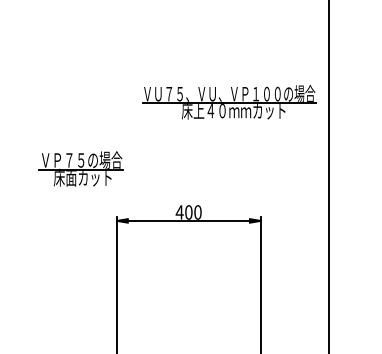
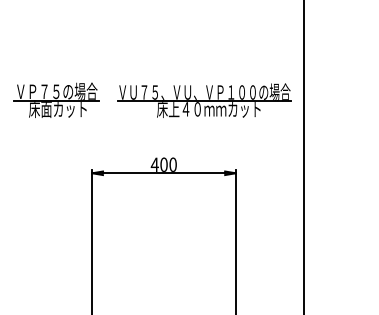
part: (229, 102) -> (204, 100), moved
part: (80, 168) -> (55, 99), moved

